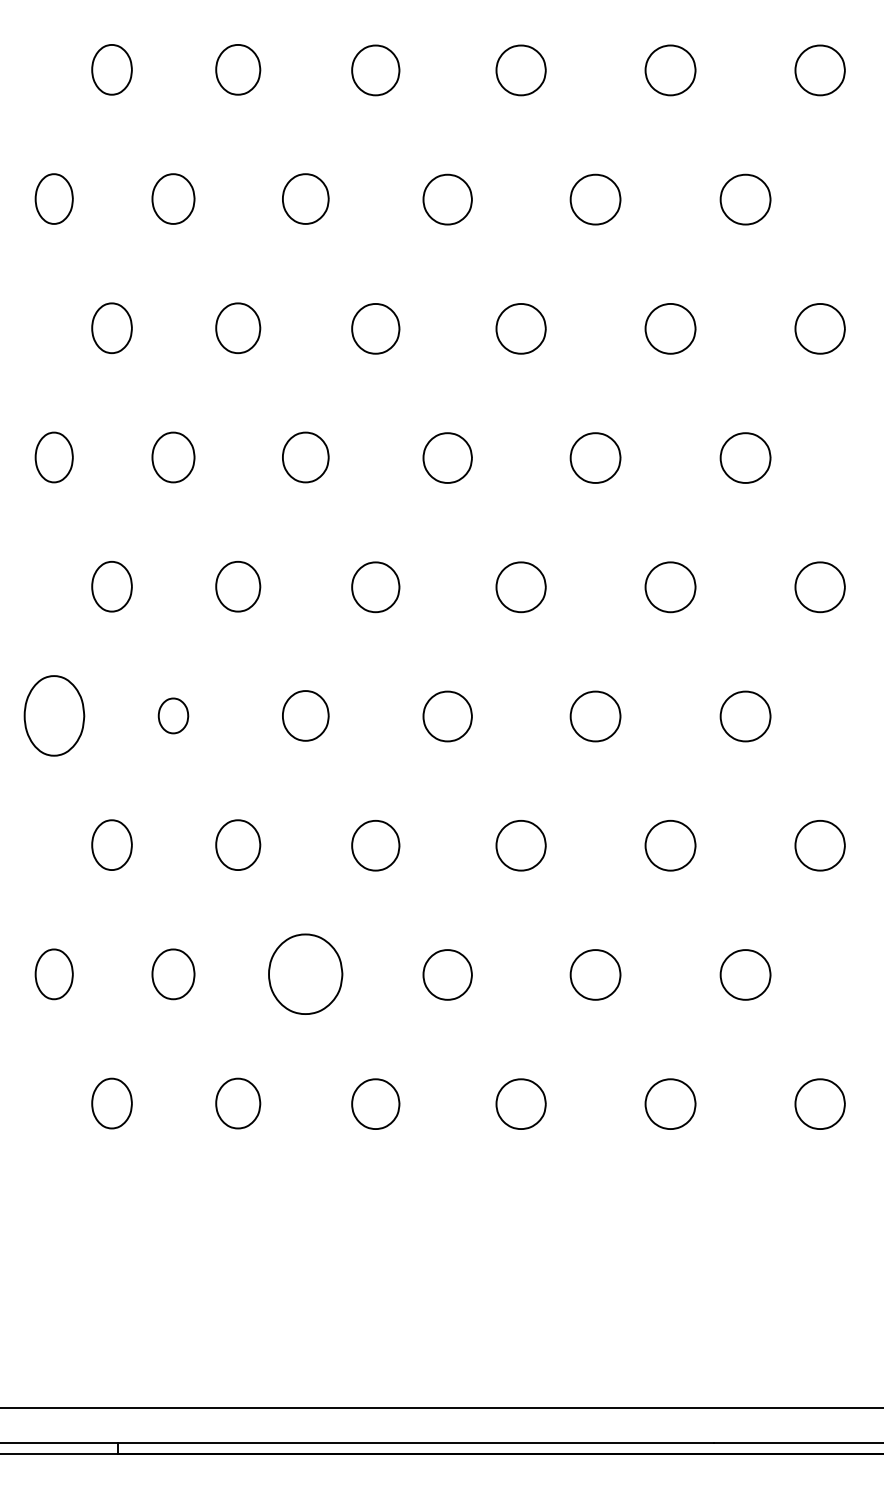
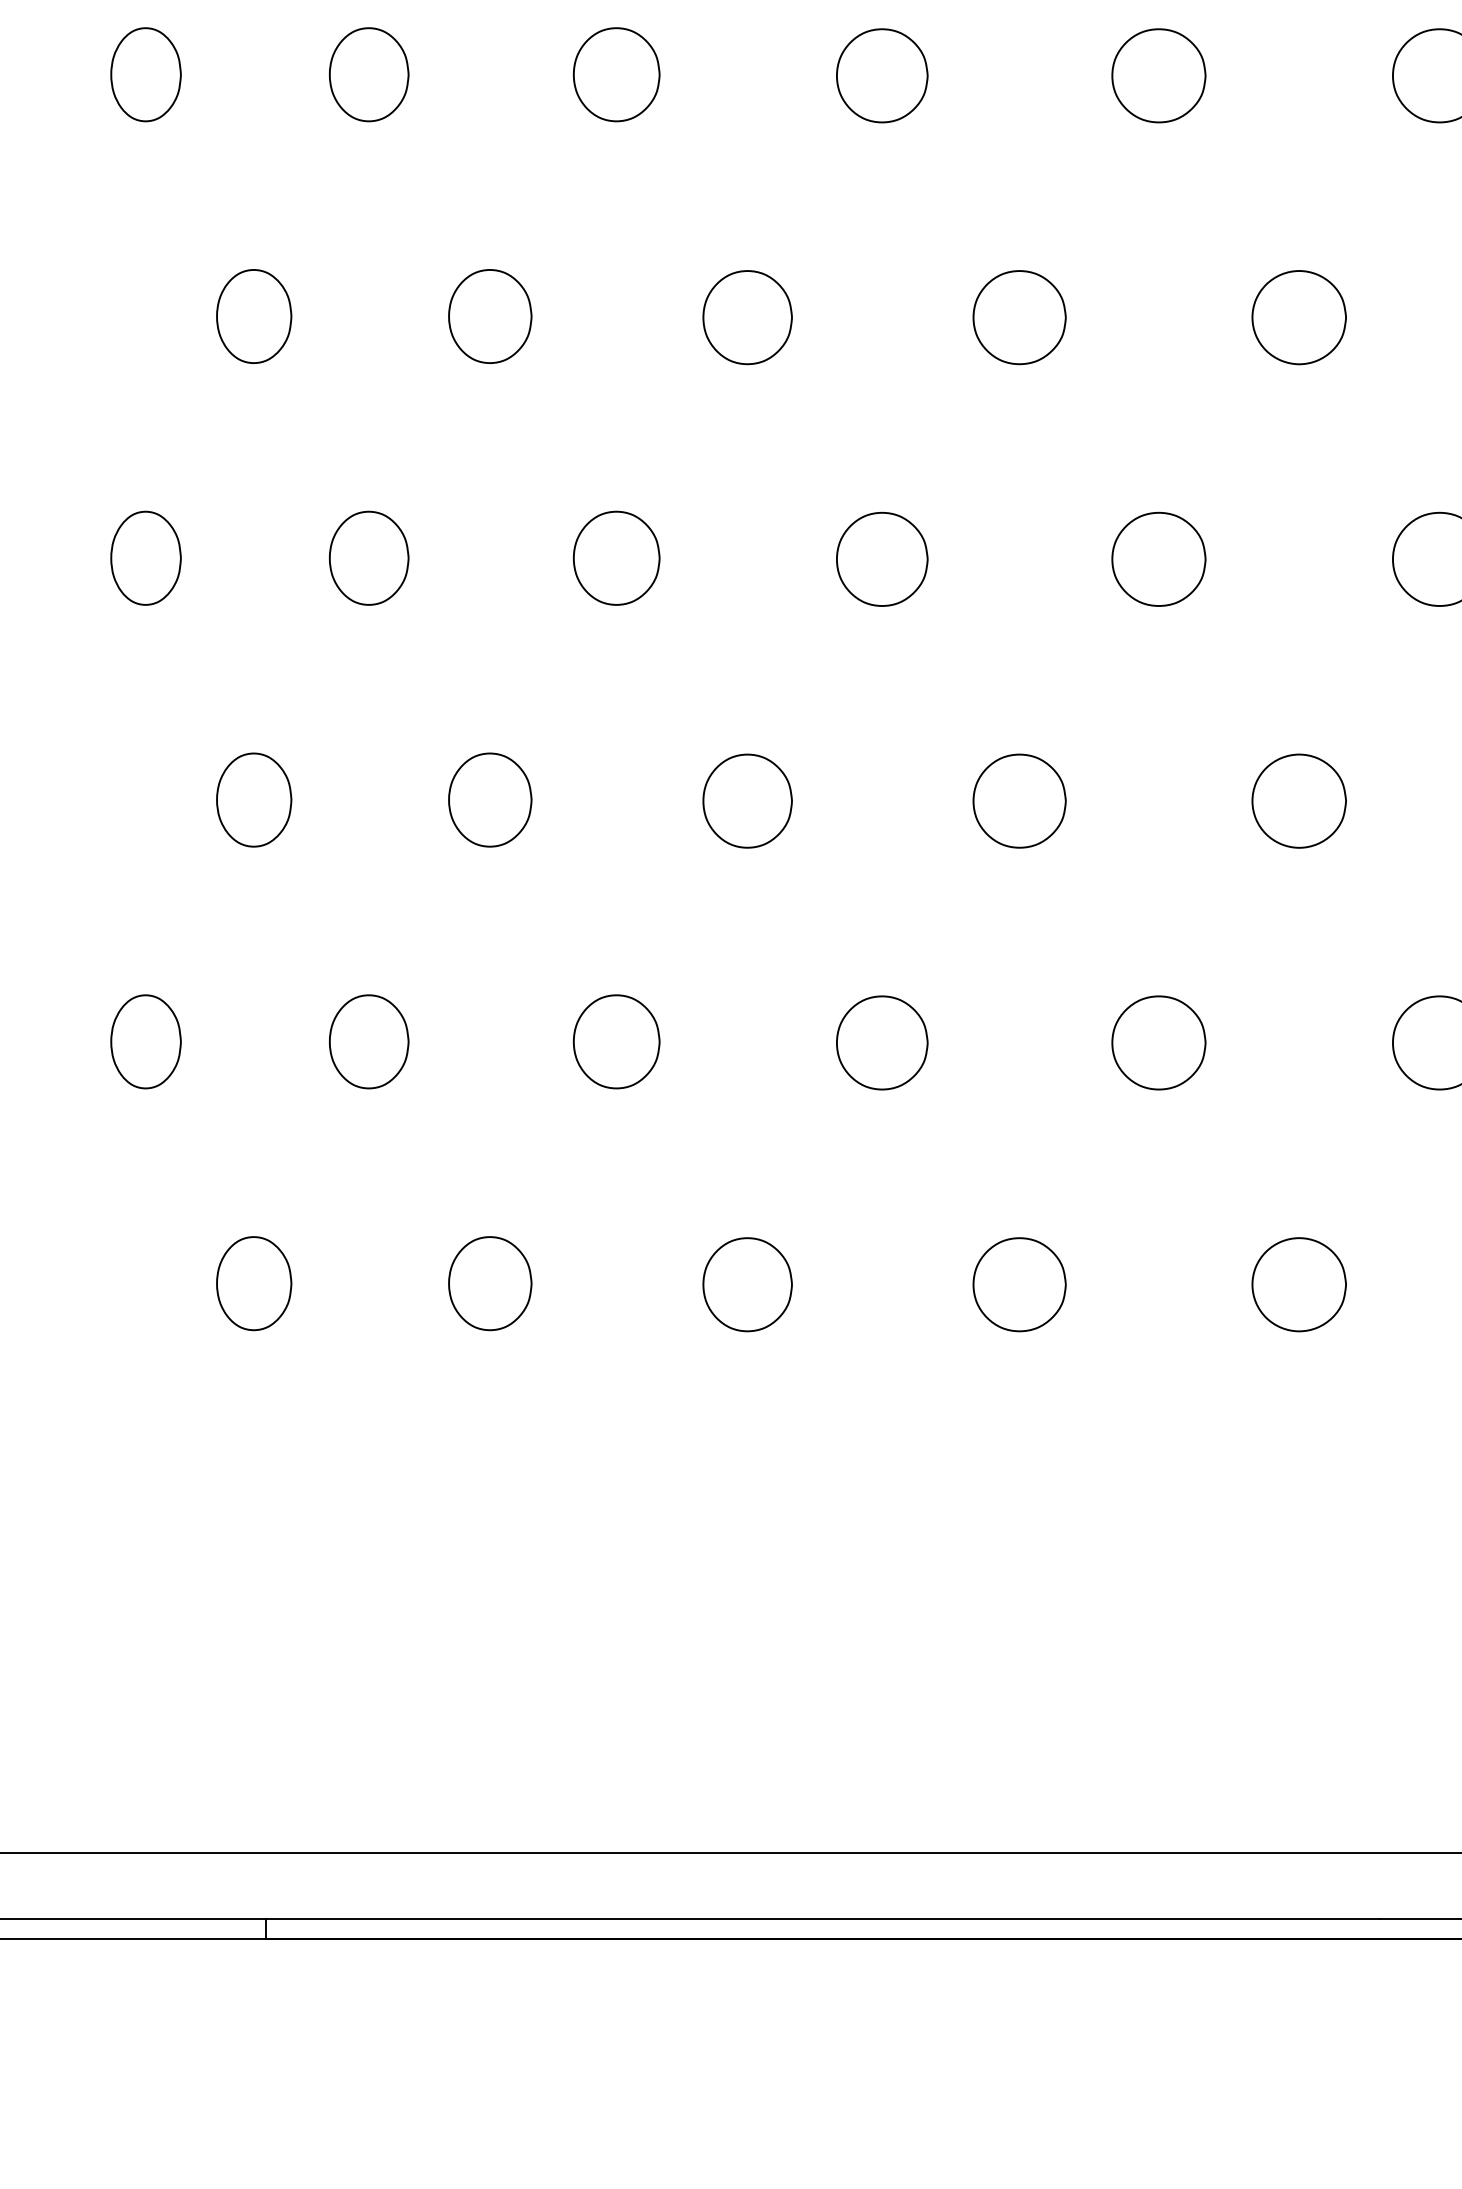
part: (53, 715) -> (144, 557), size x0.62
part: (173, 715) -> (369, 557), size x1.43
part: (305, 974) -> (616, 1042), size x0.62

